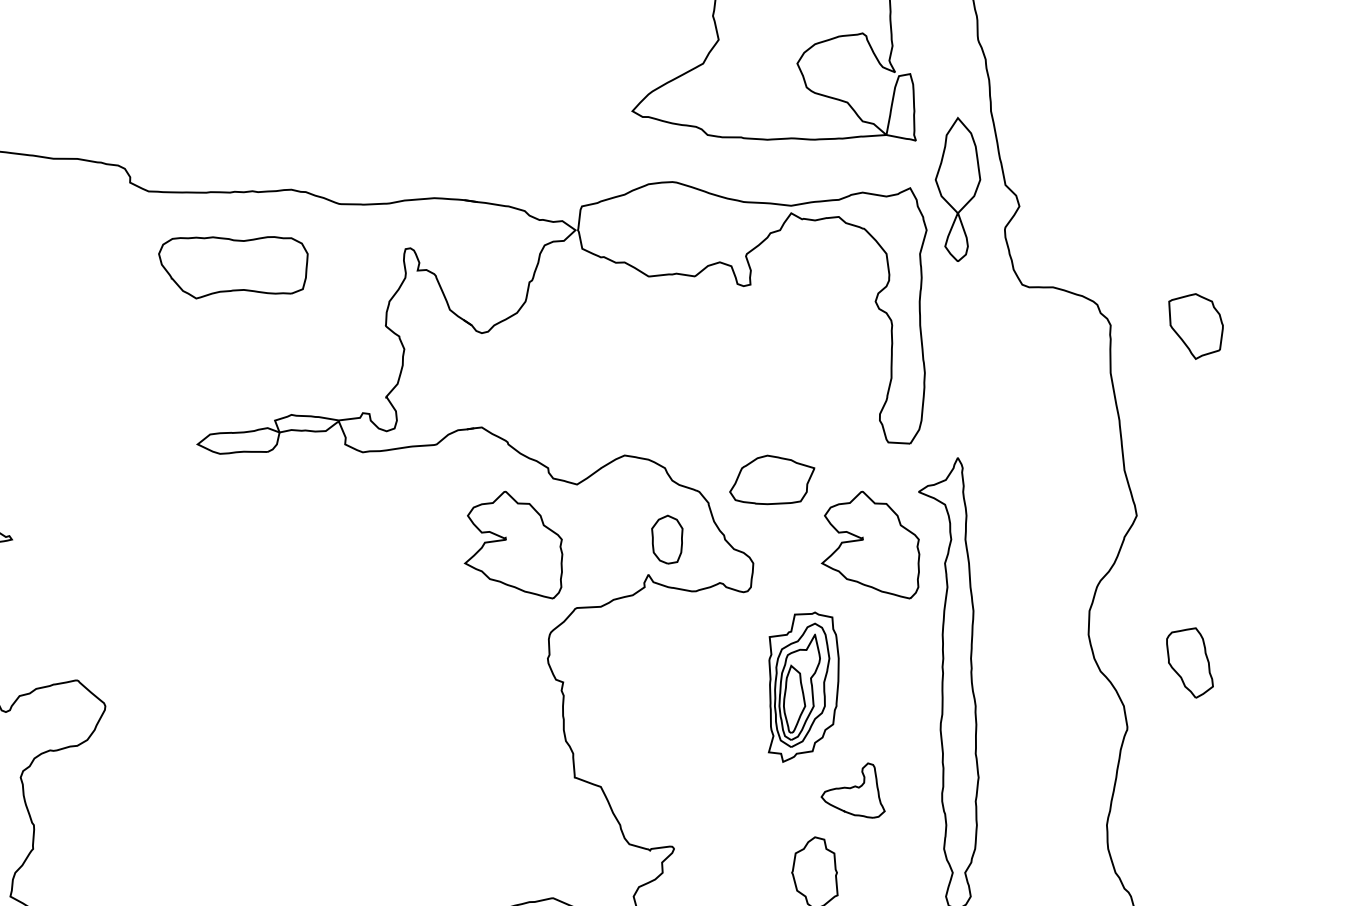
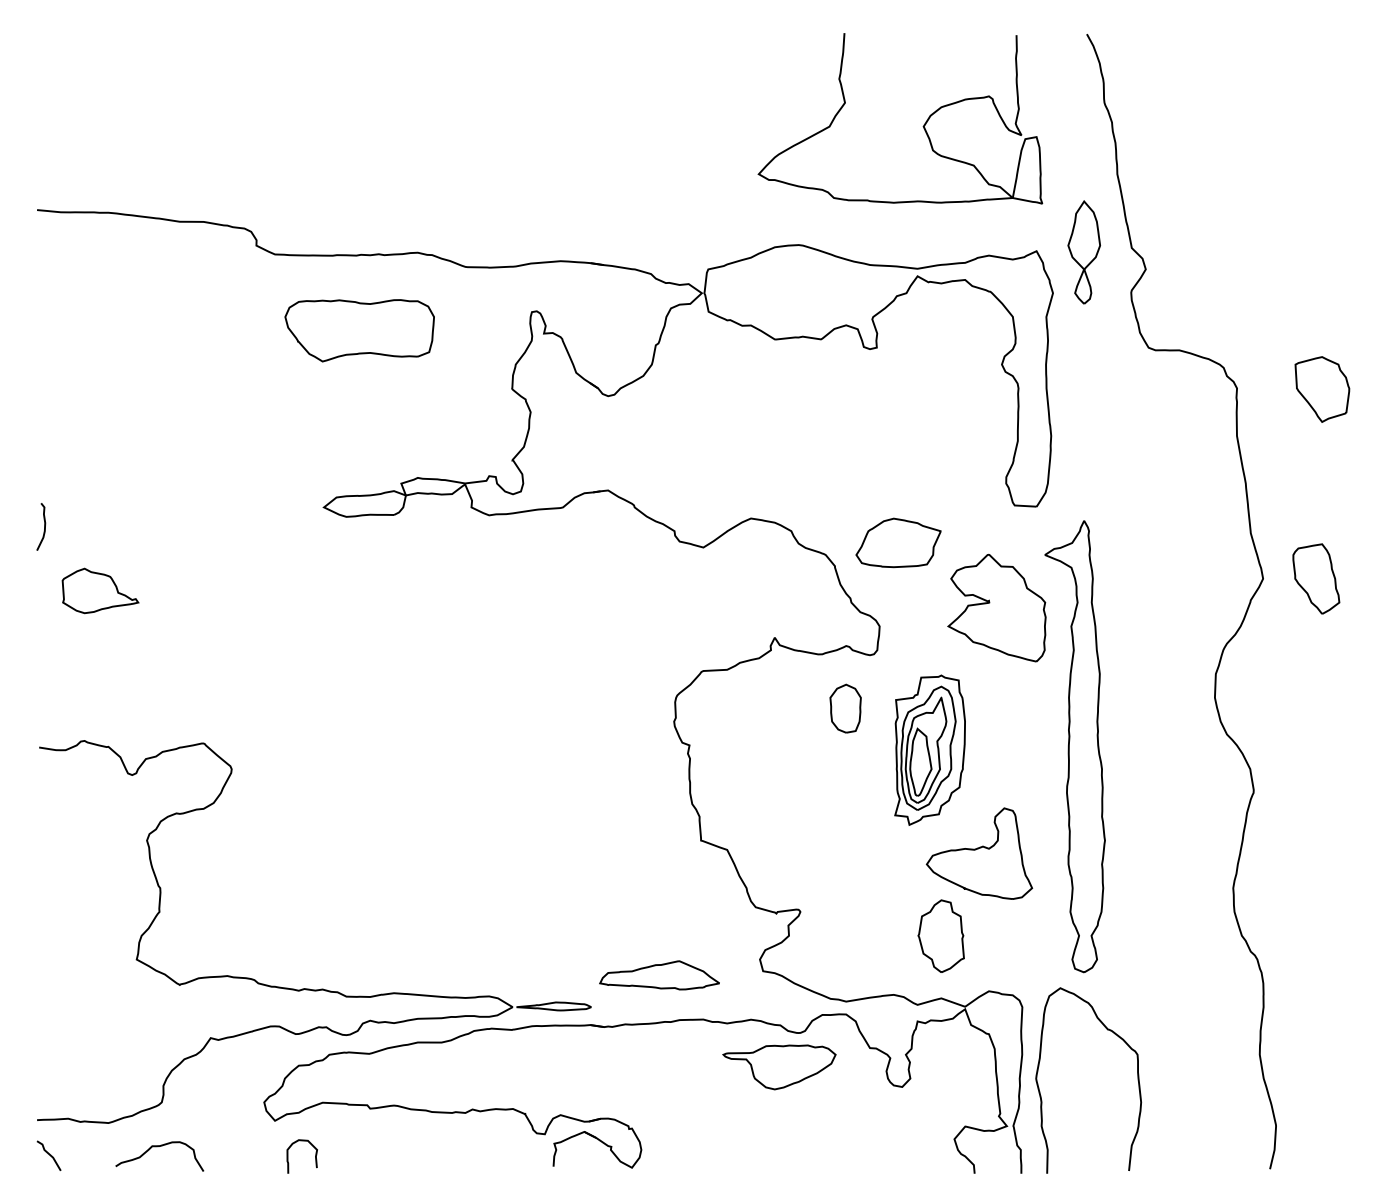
part: (957, 189) -> (1083, 252), size x0.71
part: (667, 539) -> (845, 708), moved
part: (513, 544) -> (639, 607), removed
part: (1190, 662) -> (1316, 578), moved
part: (853, 790) -> (979, 853), size x1.67

